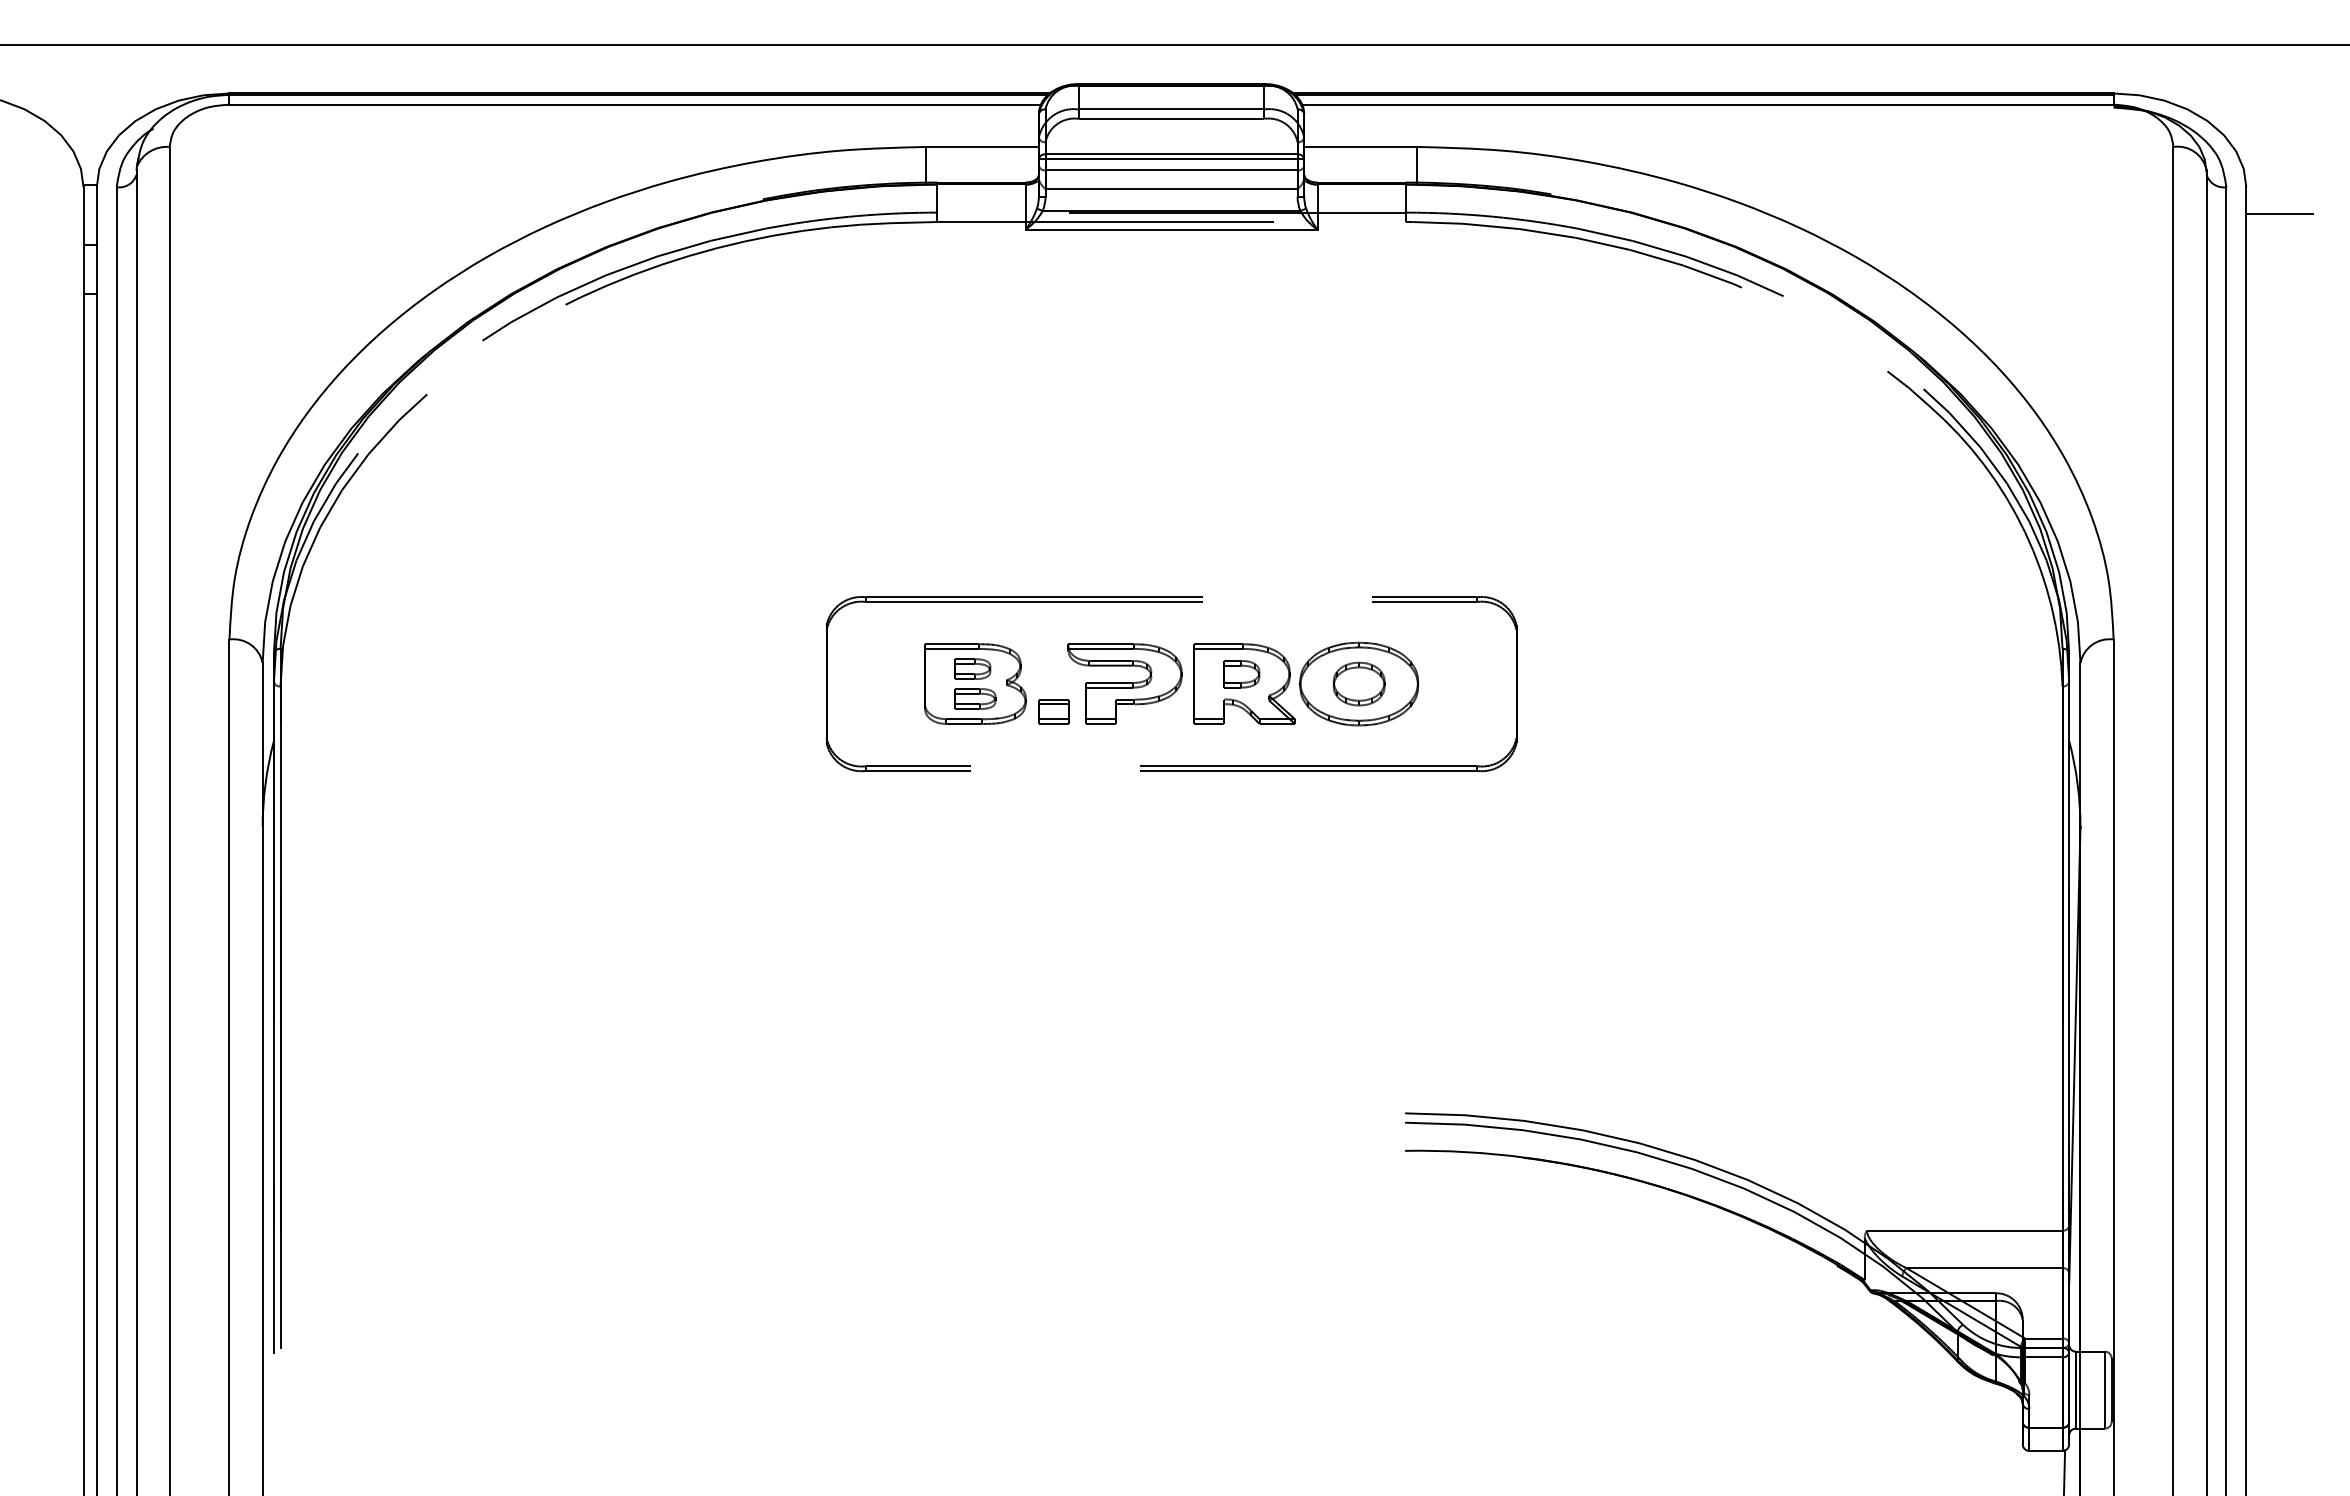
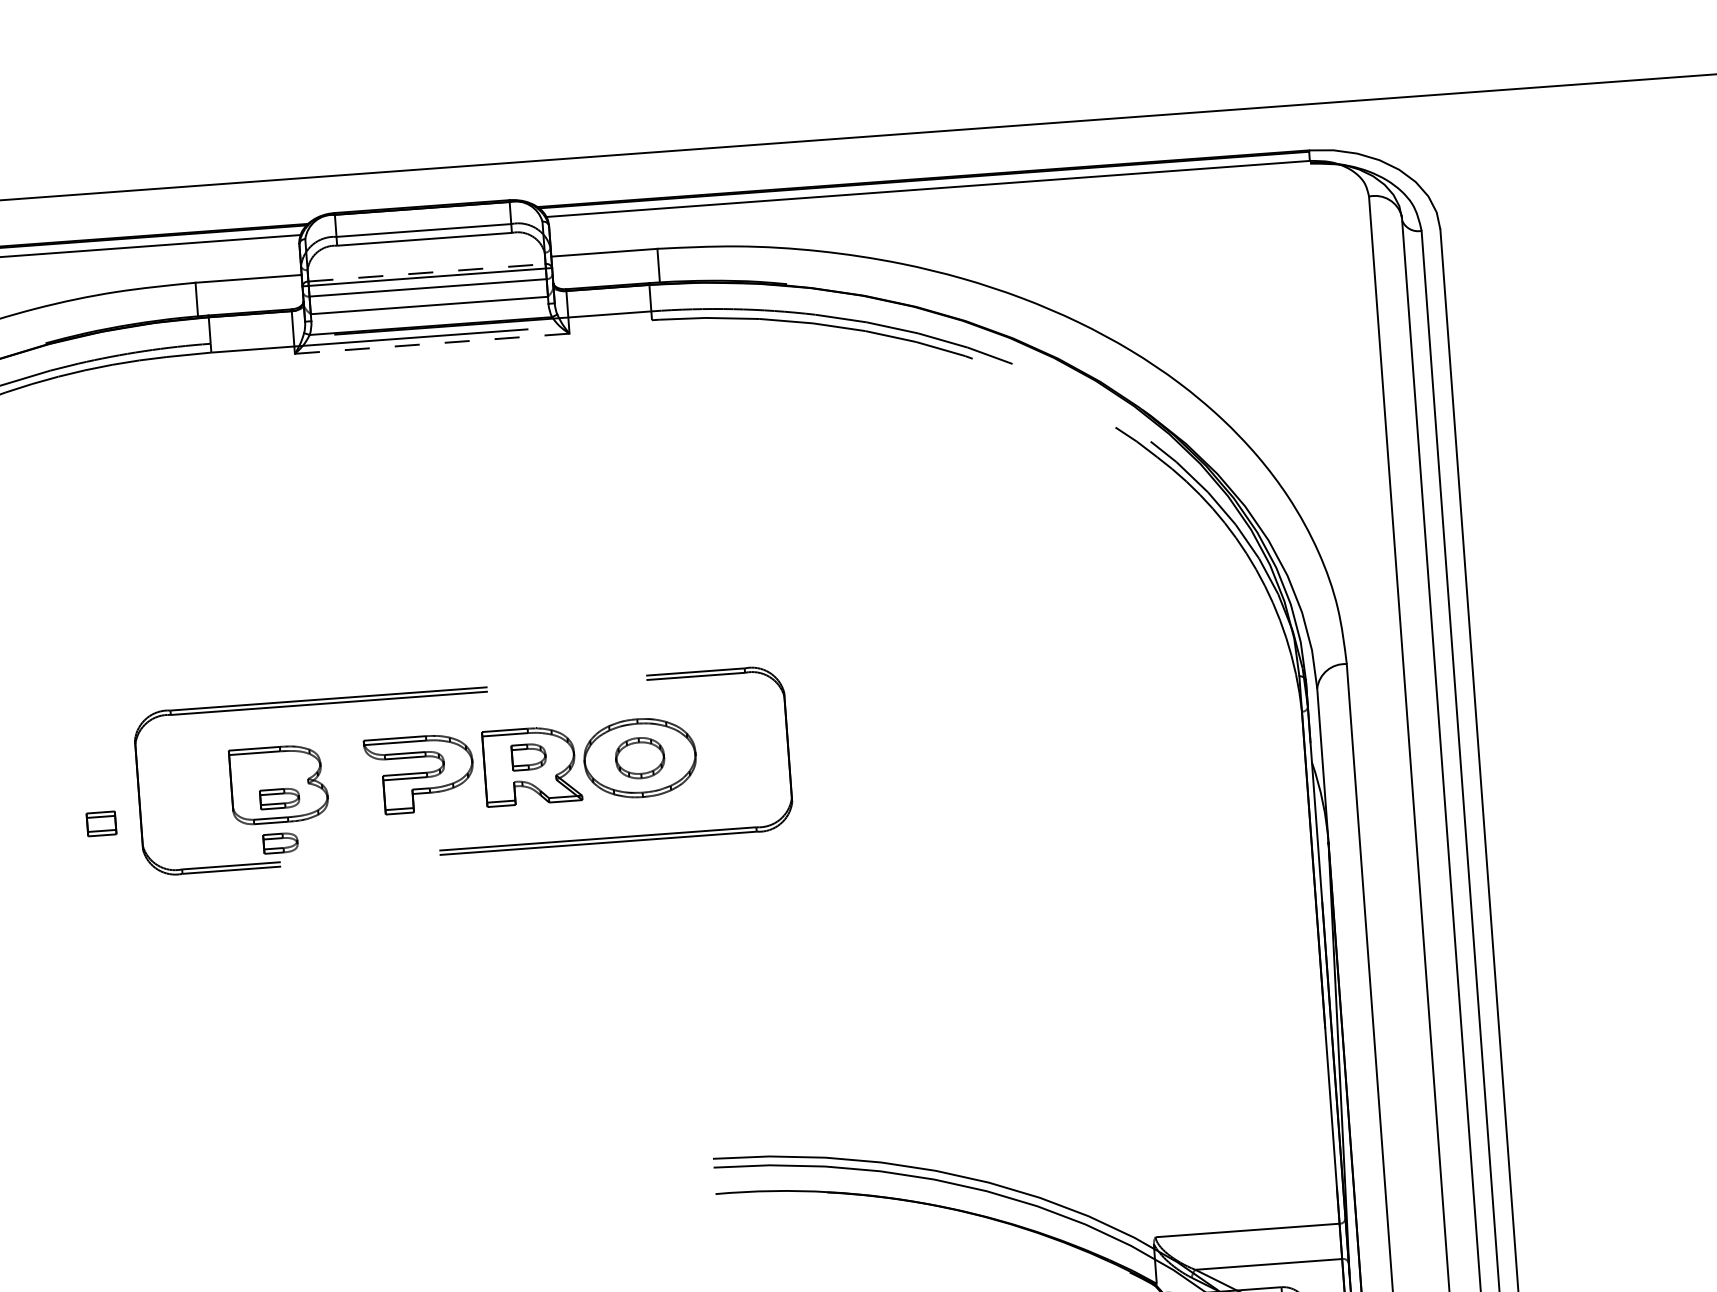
line: (1172, 154) -> (427, 272), solid -> dashed
line: (2279, 213) -> (1473, 251), removed
line: (1171, 229) -> (432, 343), solid -> dashed
part: (972, 668) -> (280, 842), moved
part: (1053, 711) -> (101, 823), moved

